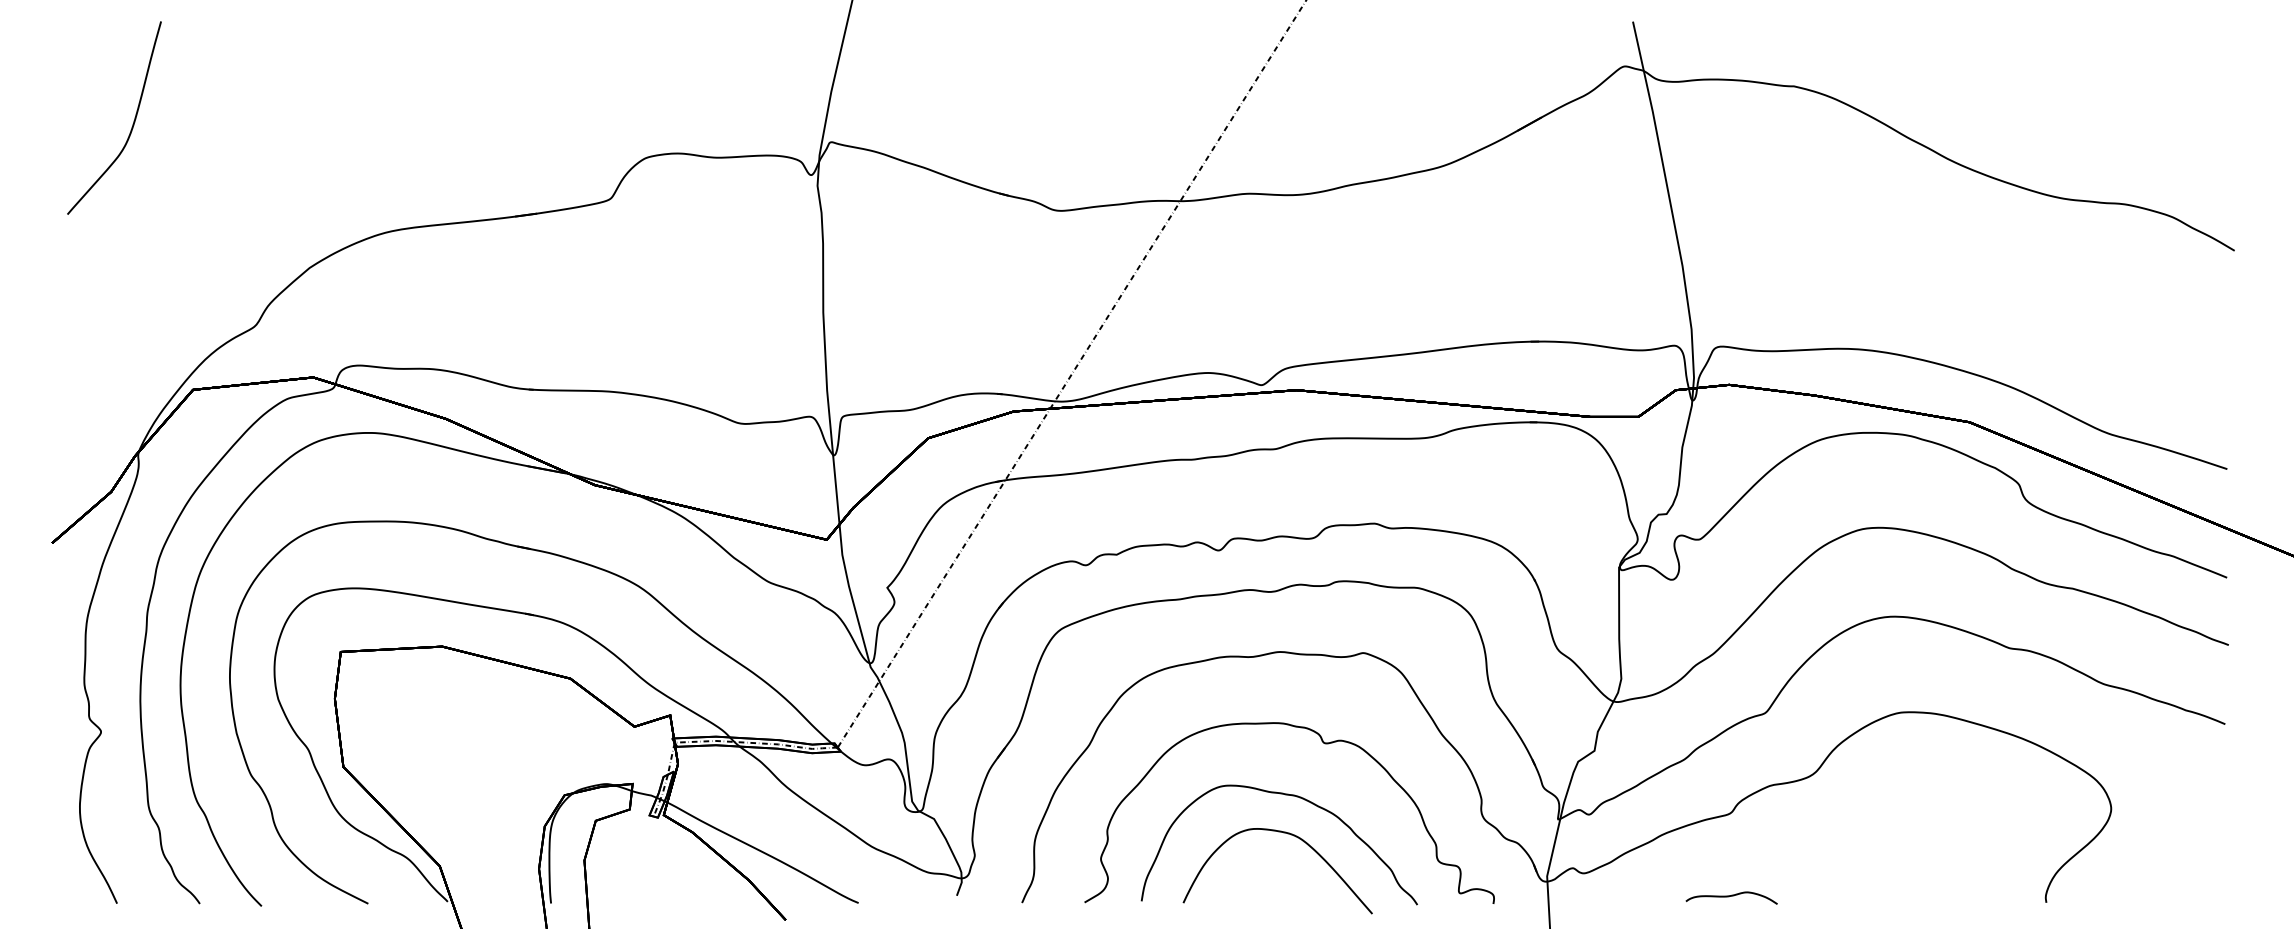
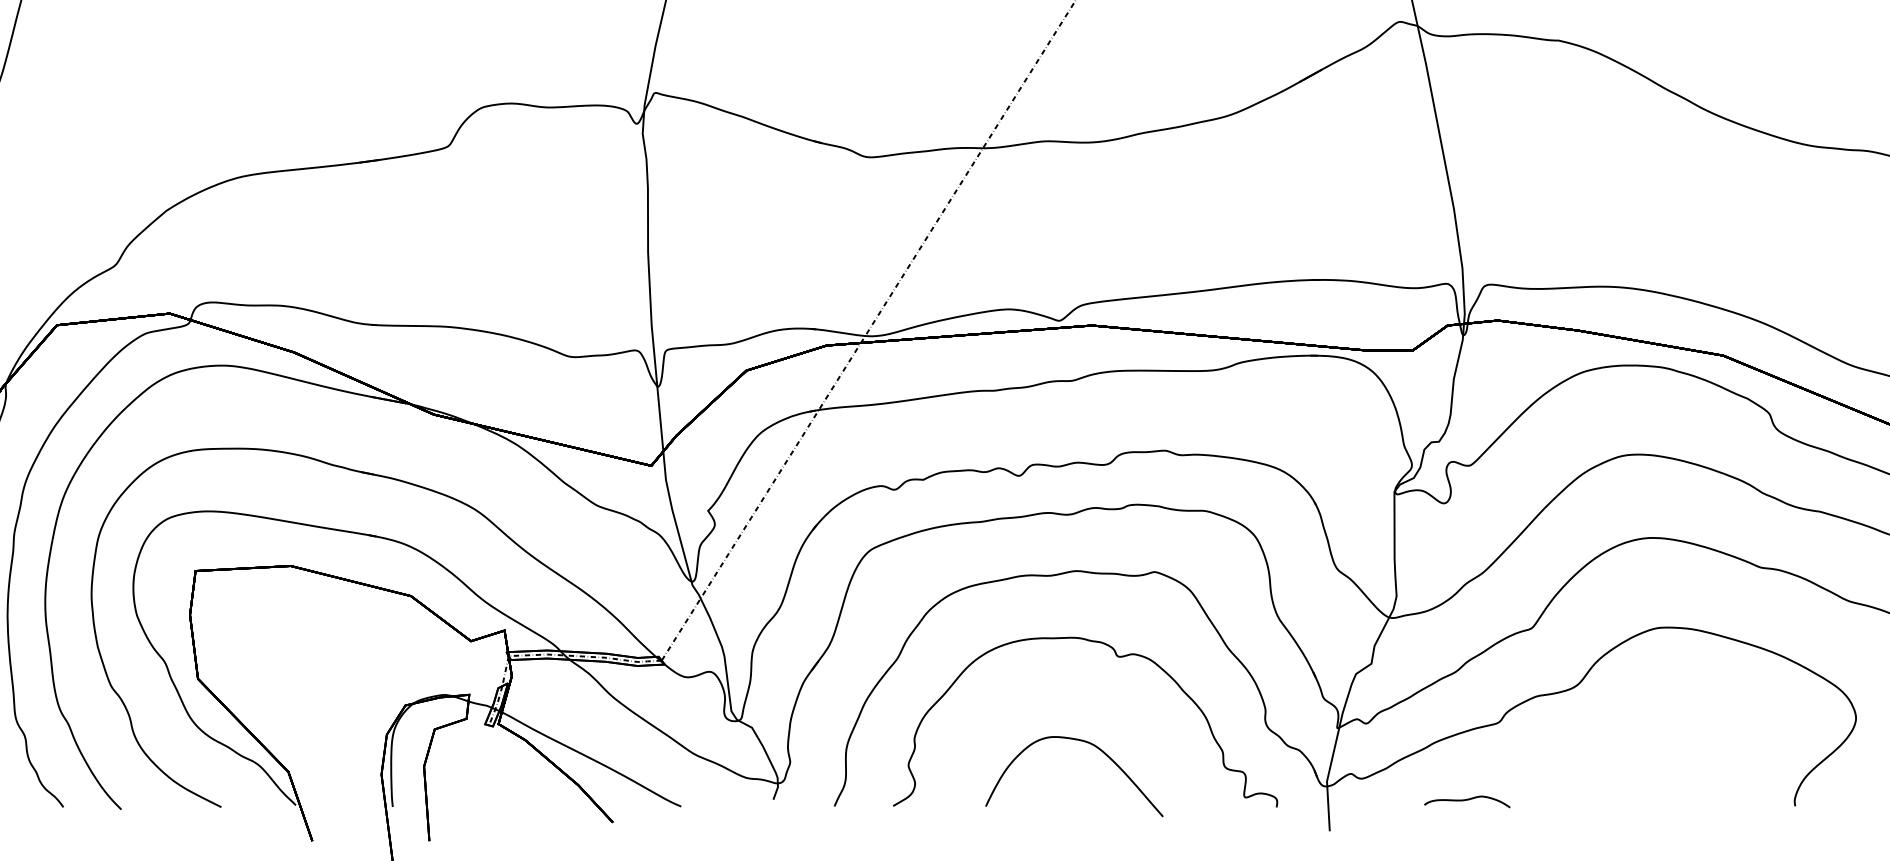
curve: (1285, 795) -> (1081, 705), removed
curve: (1731, 896) -> (1467, 800), moved

